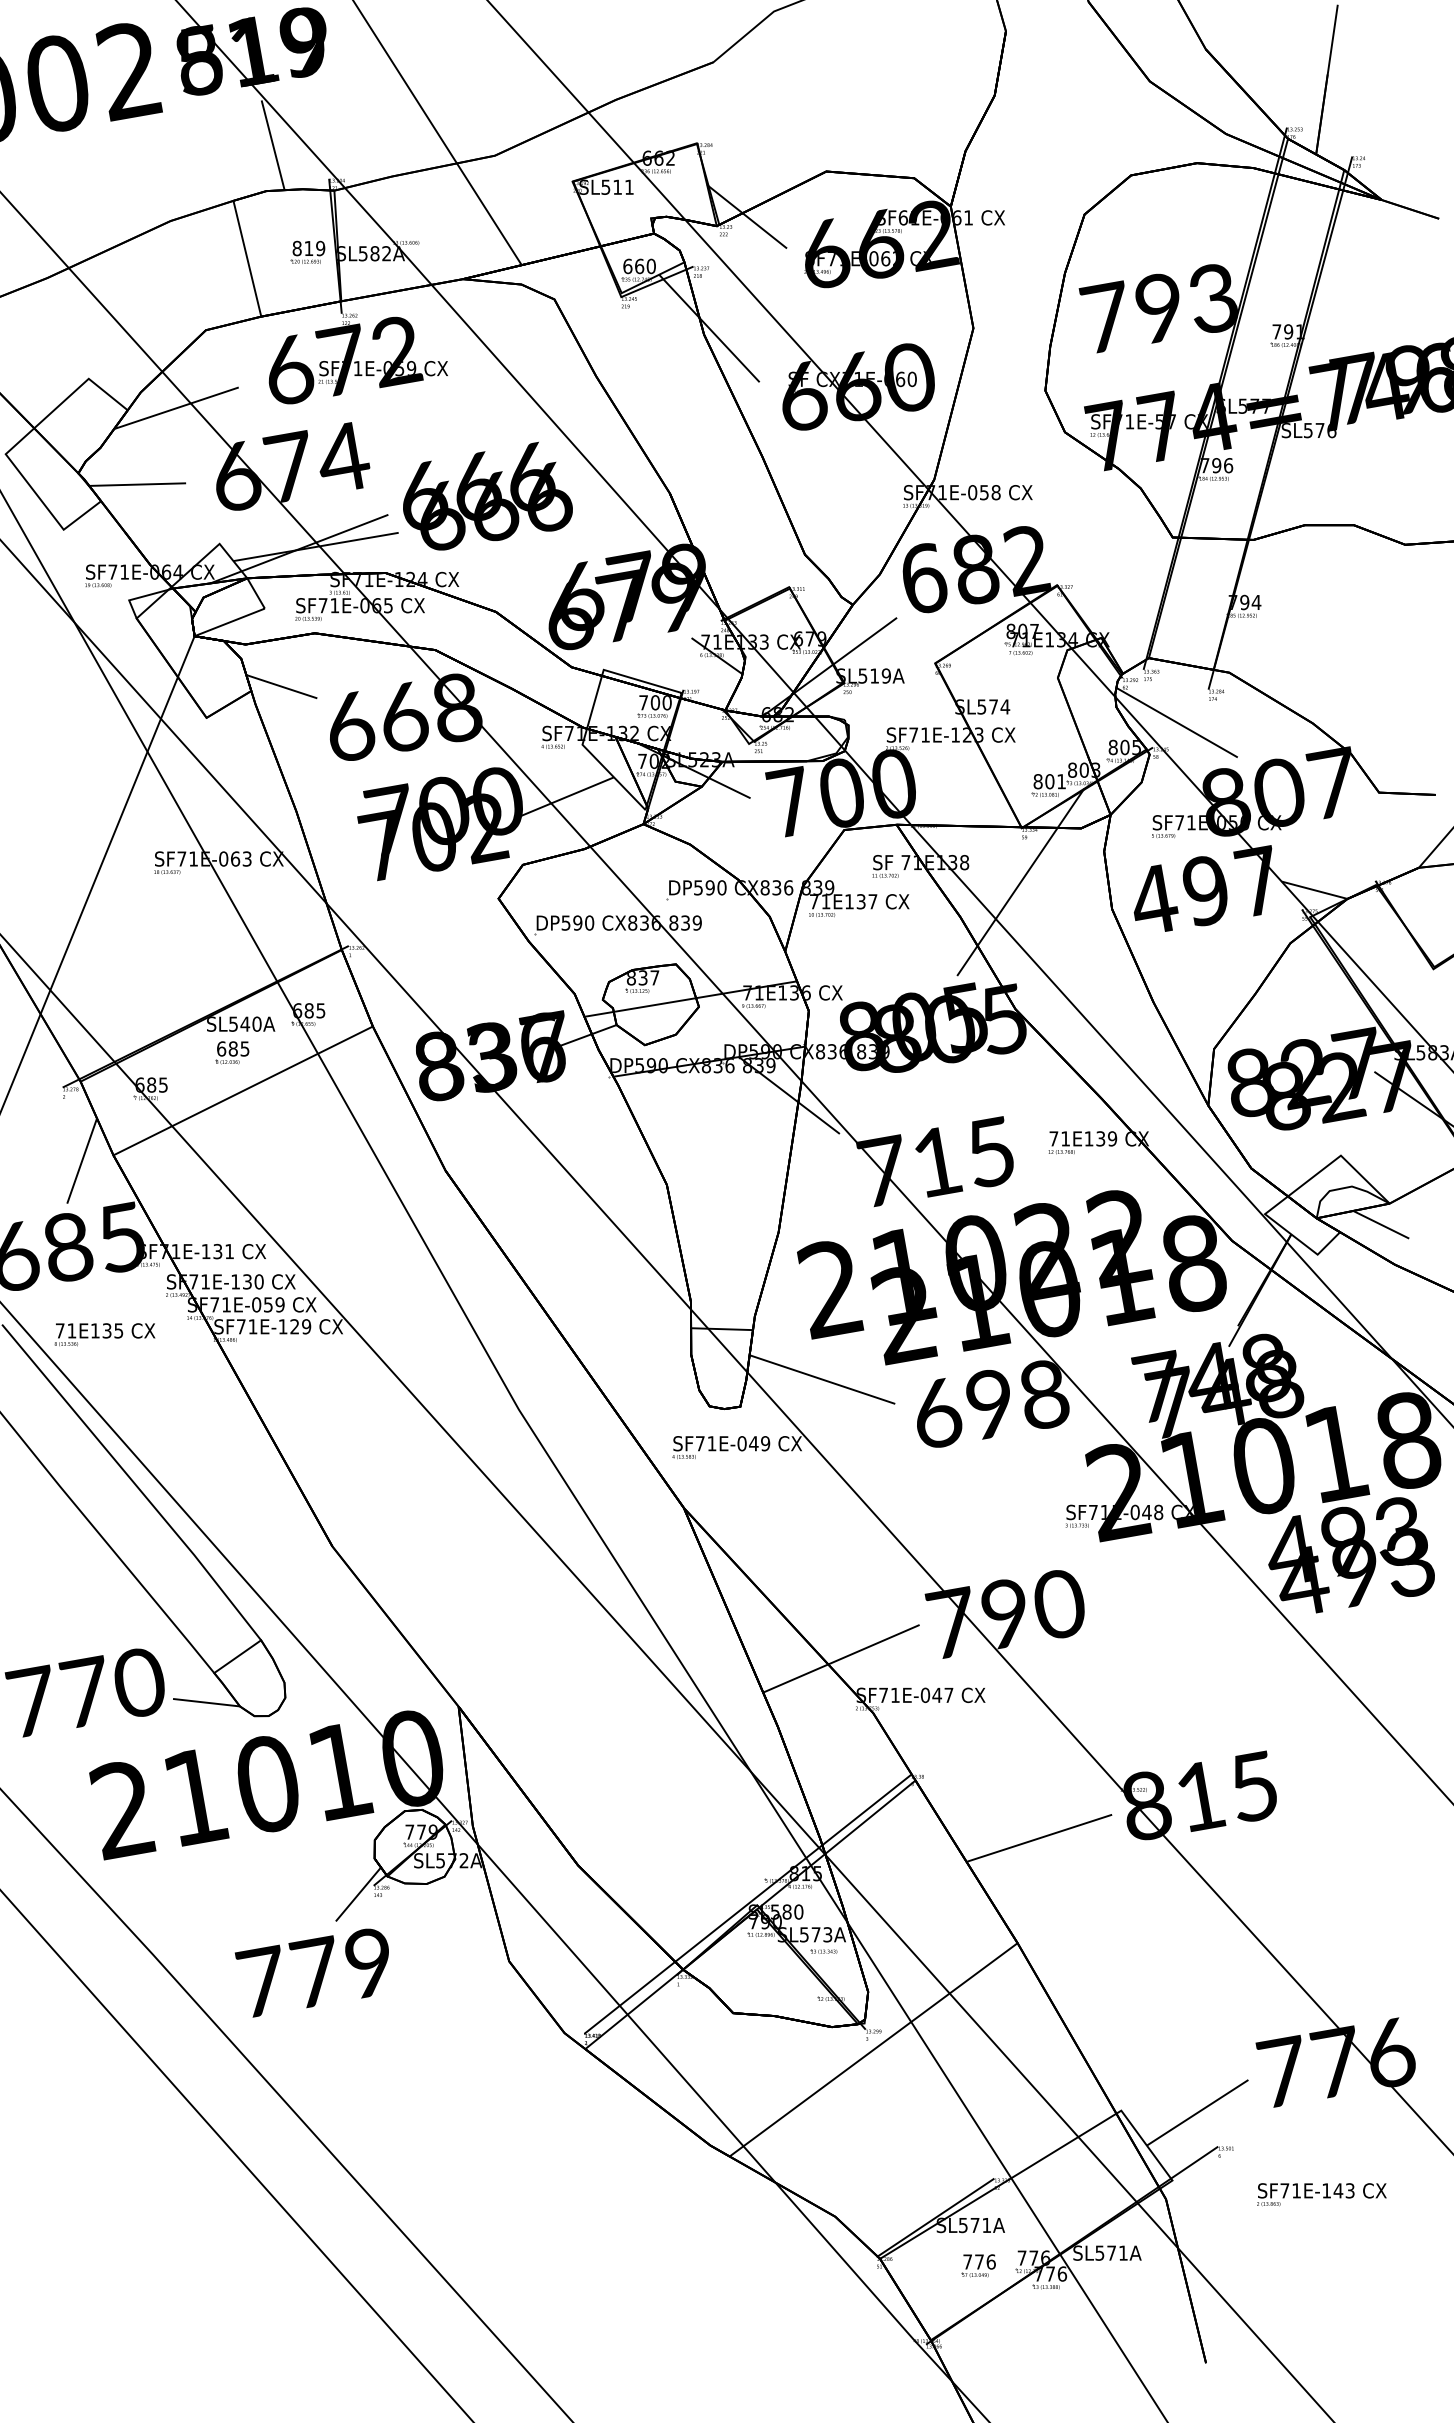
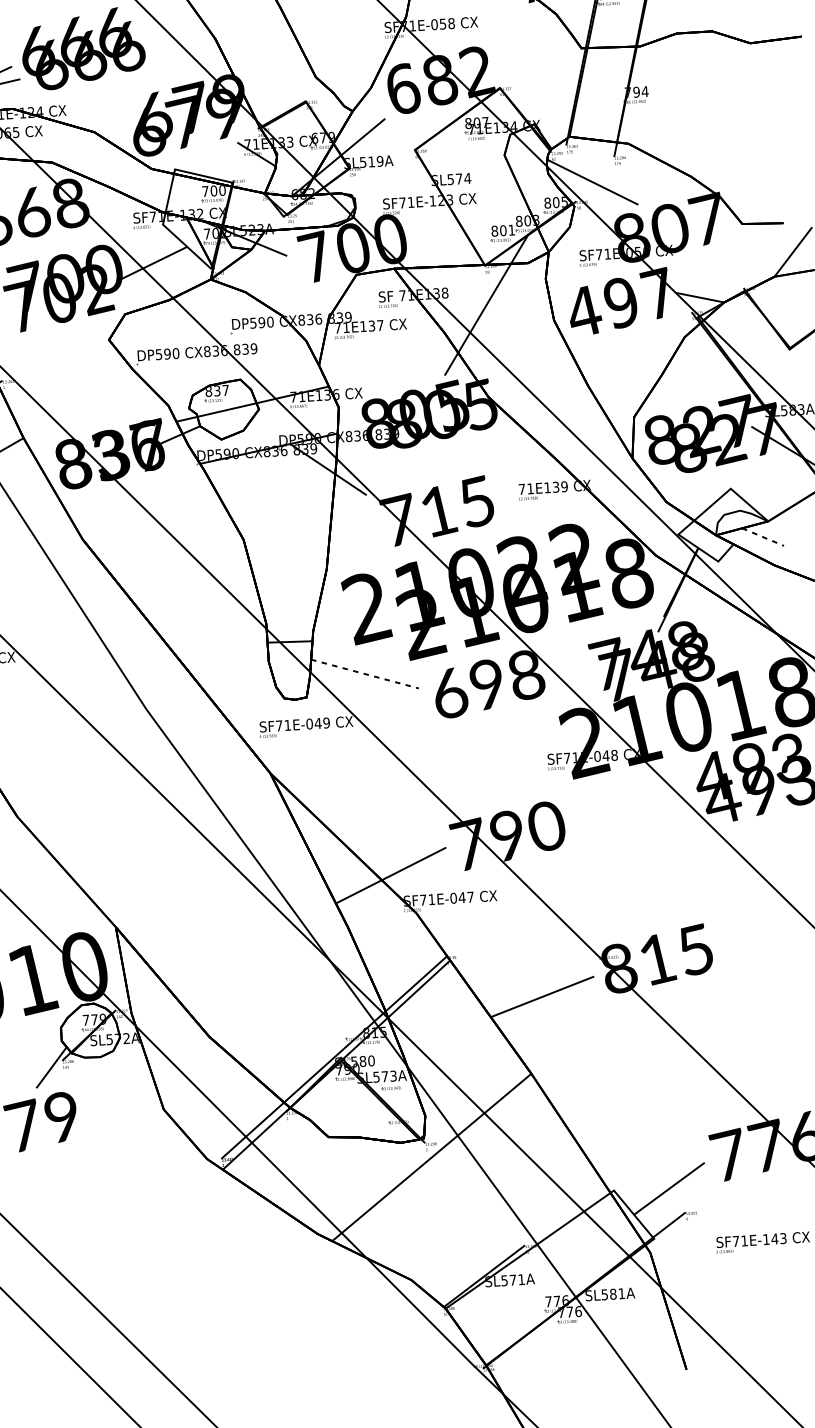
line: (1381, 1224) -> (763, 536), solid -> dashed
line: (822, 1379) -> (365, 673), solid -> dashed
text: (1111, 2252) -> (613, 1293), SL571A -> SL581A
part: (978, 2265) -> (517, 1309), removed

